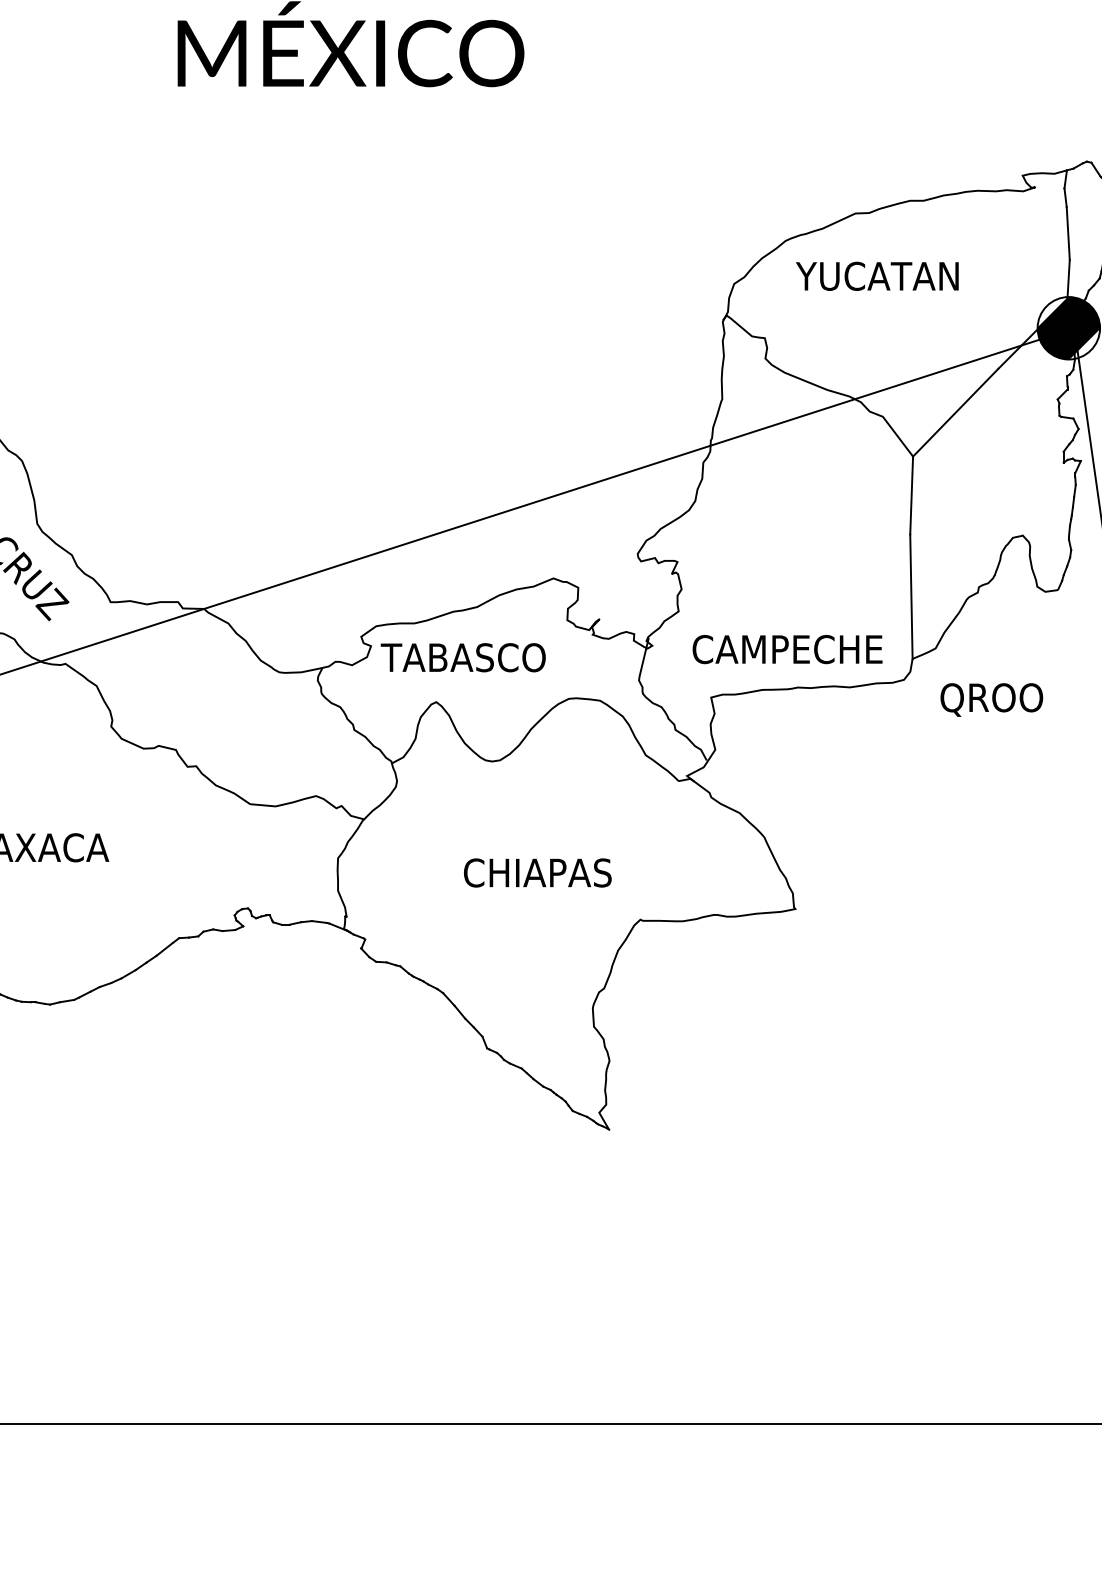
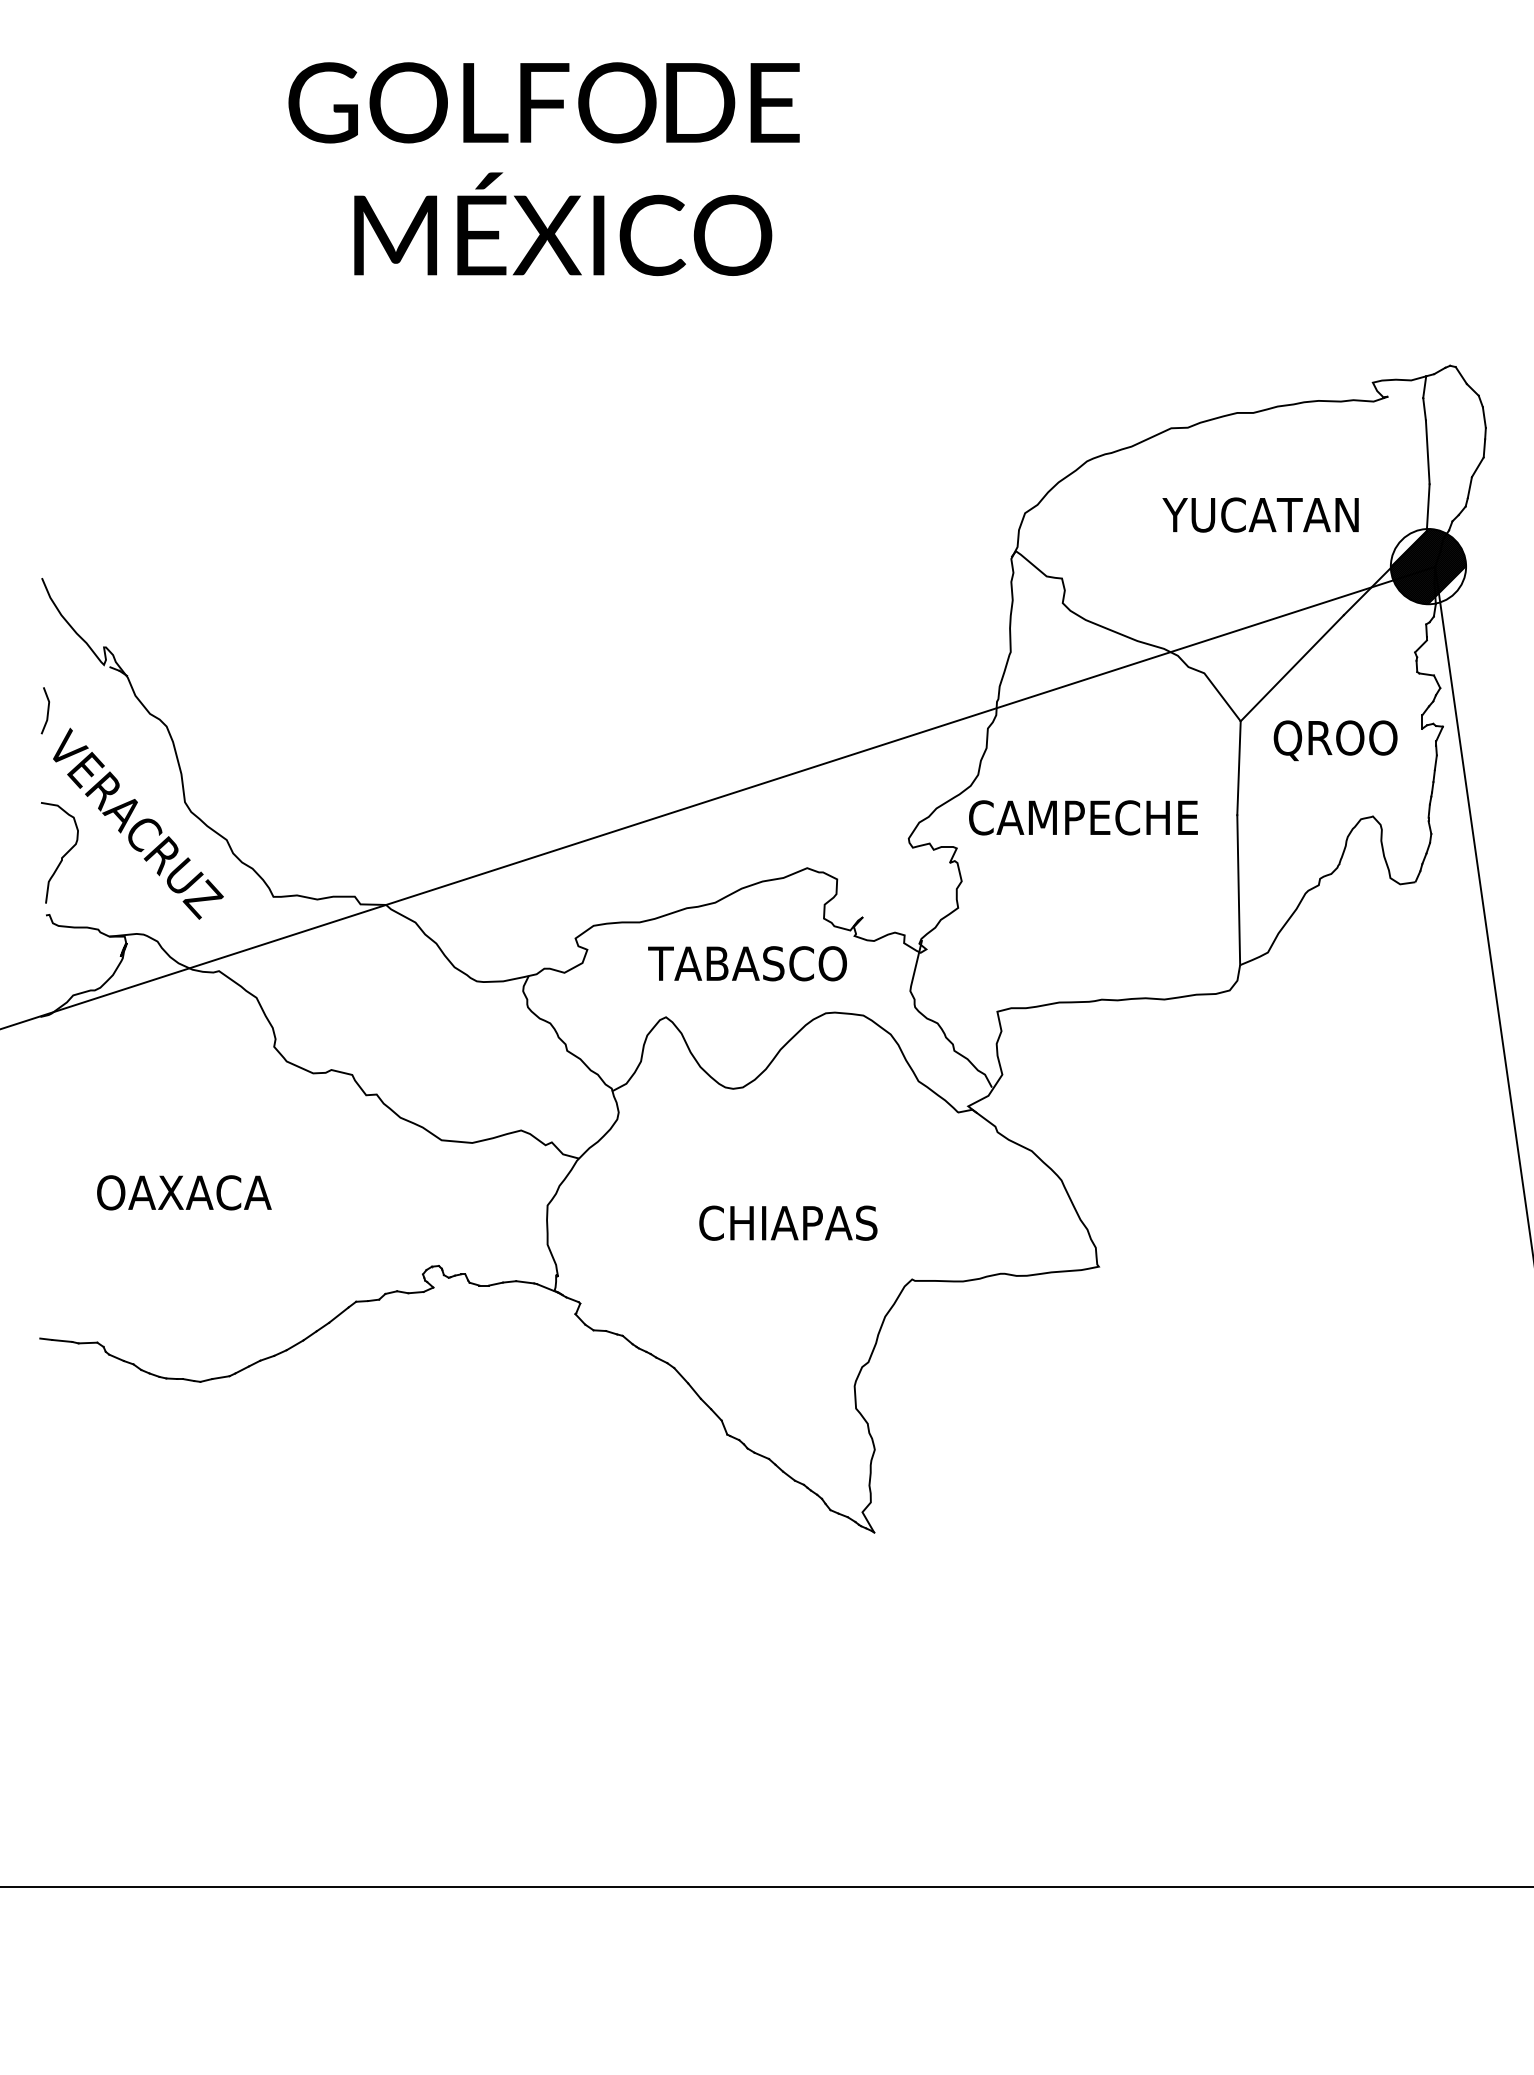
text: (877, 275) -> (1260, 514), moved
text: (787, 649) -> (1083, 817), moved
text: (463, 657) -> (747, 963), moved
text: (991, 699) -> (1335, 740), moved

